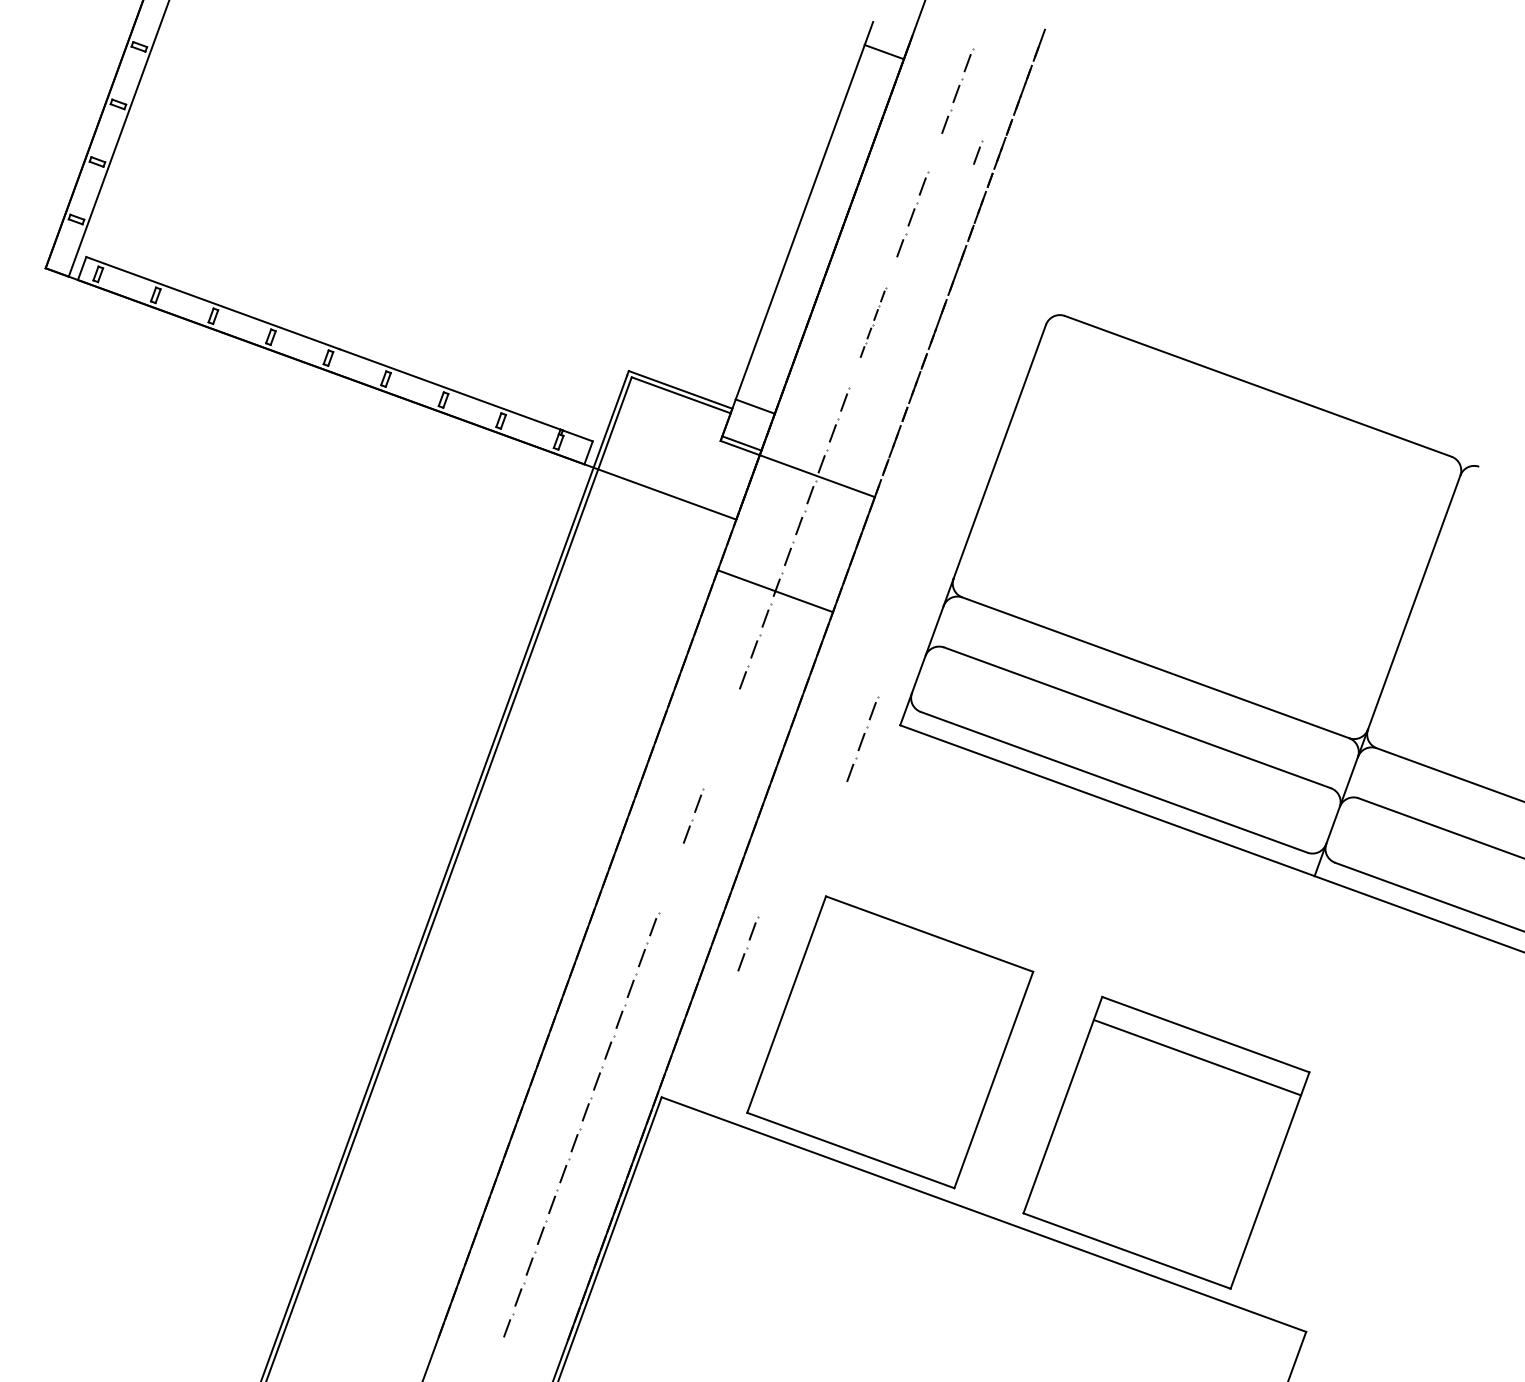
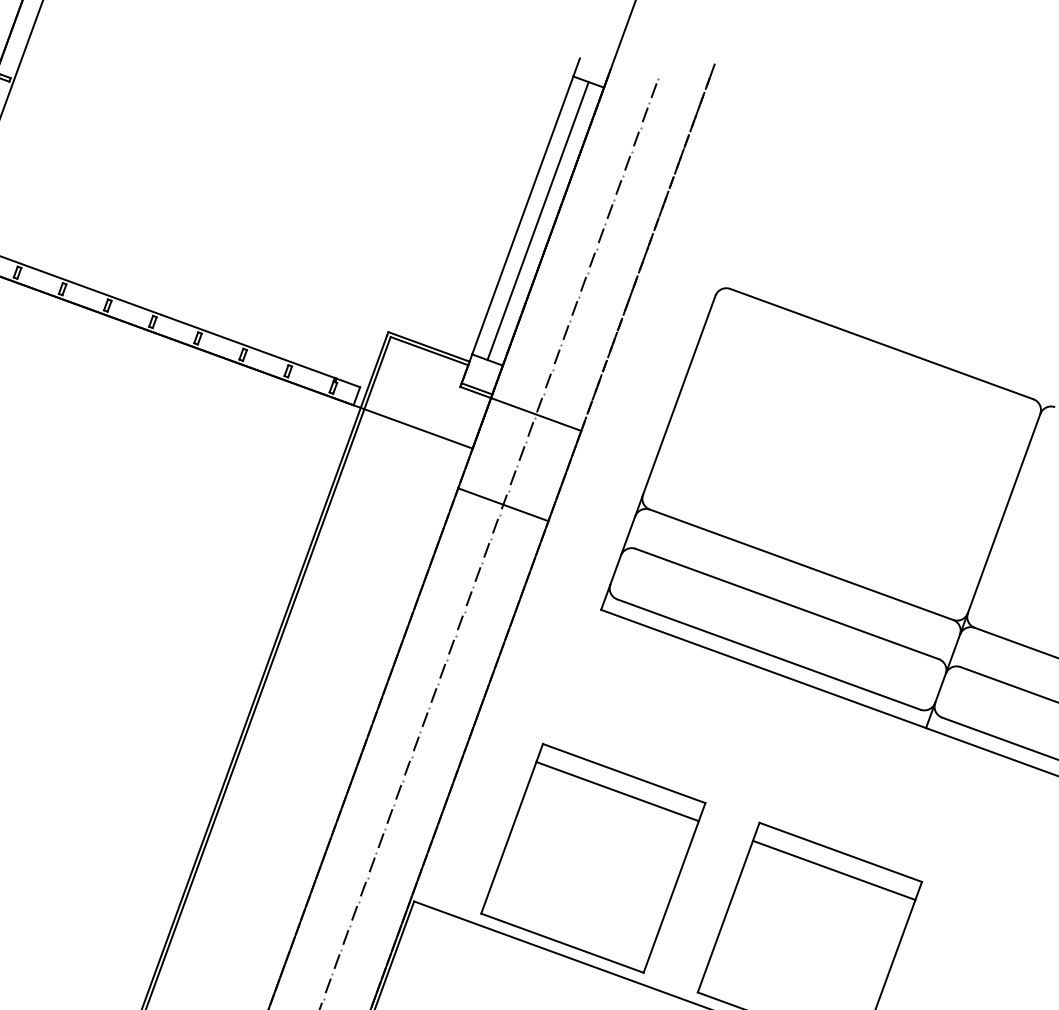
part: (978, 152) -> (628, 160), moved
line: (819, 229) -> (537, 221), added
part: (873, 322) -> (580, 294), size x1.67
part: (862, 738) -> (461, 620), moved
part: (748, 943) -> (421, 729), moved
line: (920, 956) -> (617, 791), added

